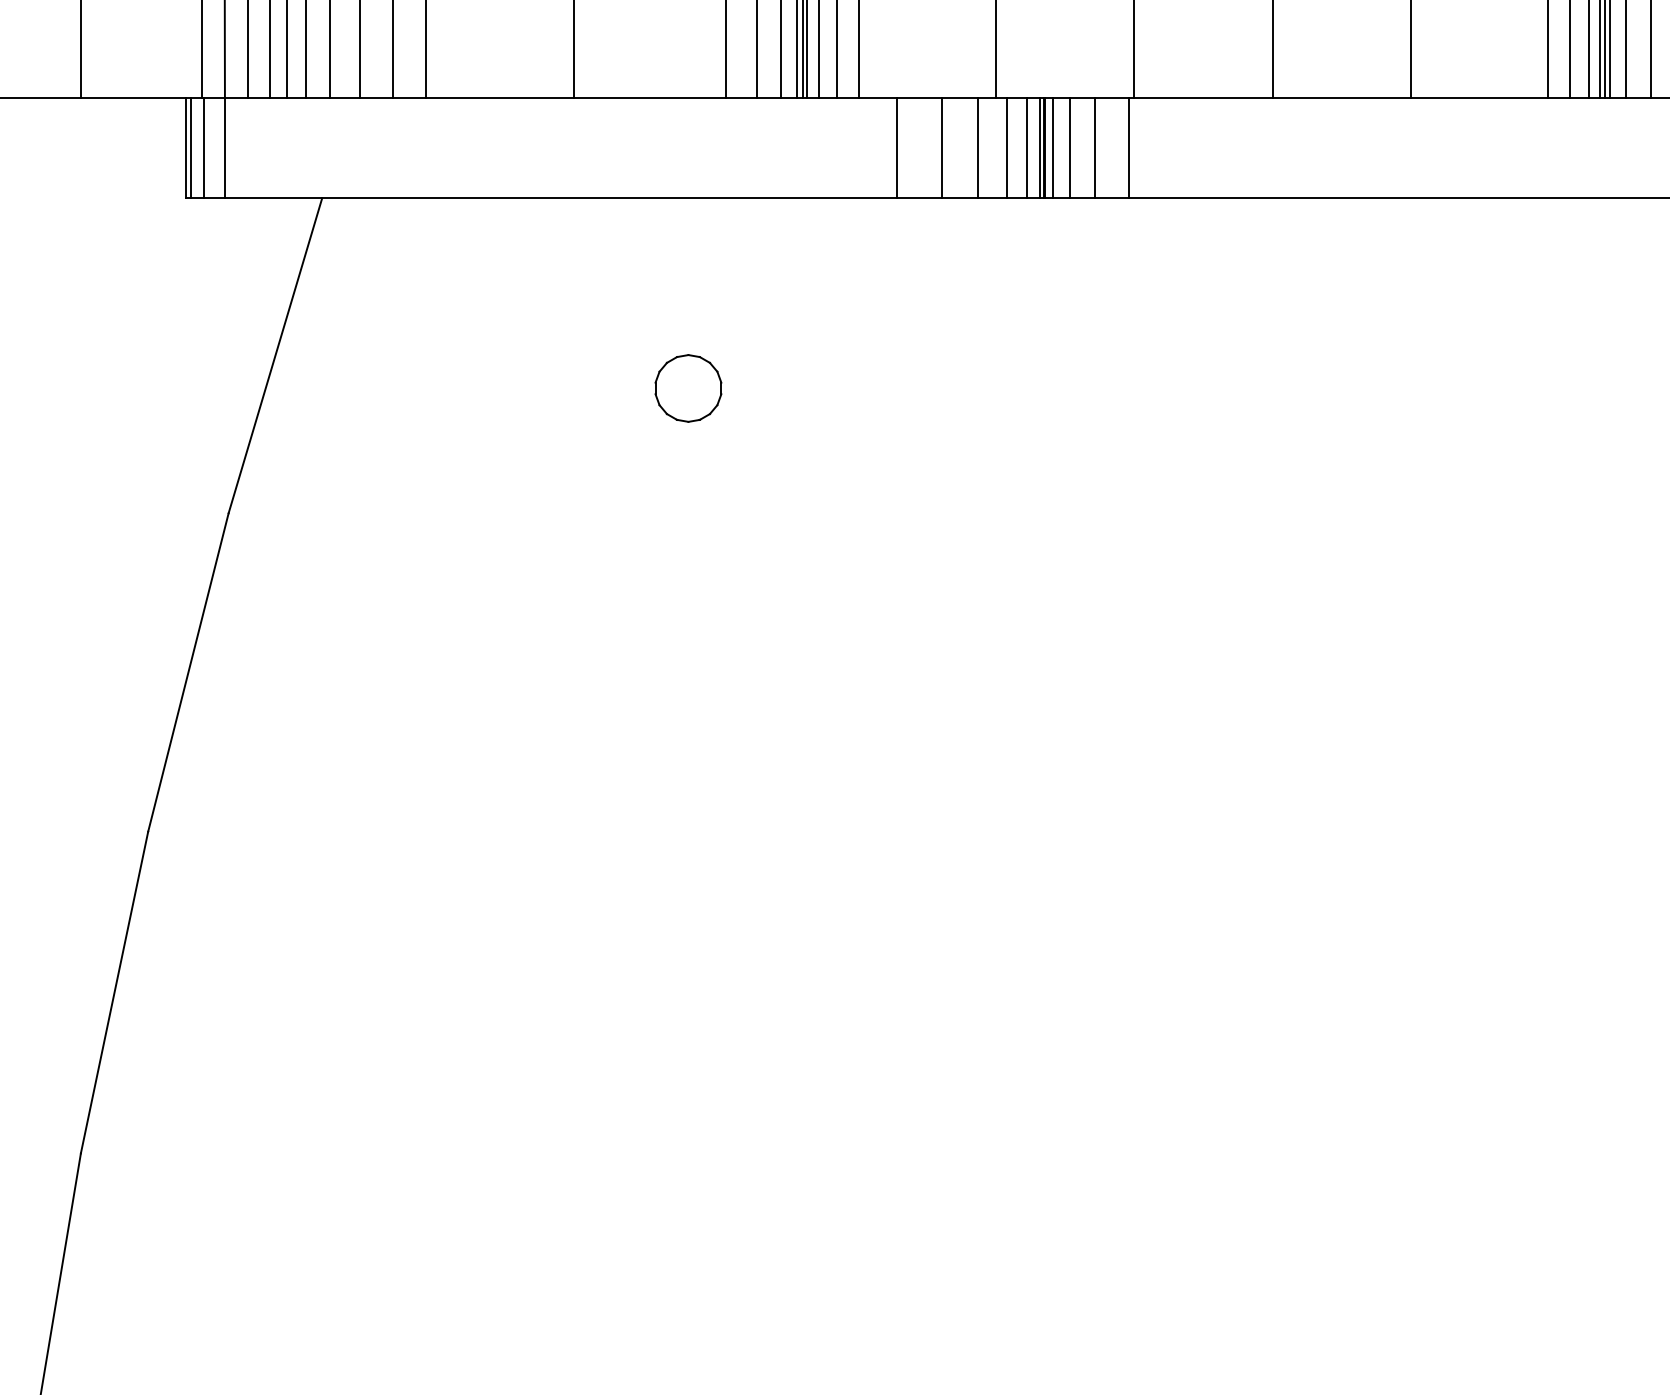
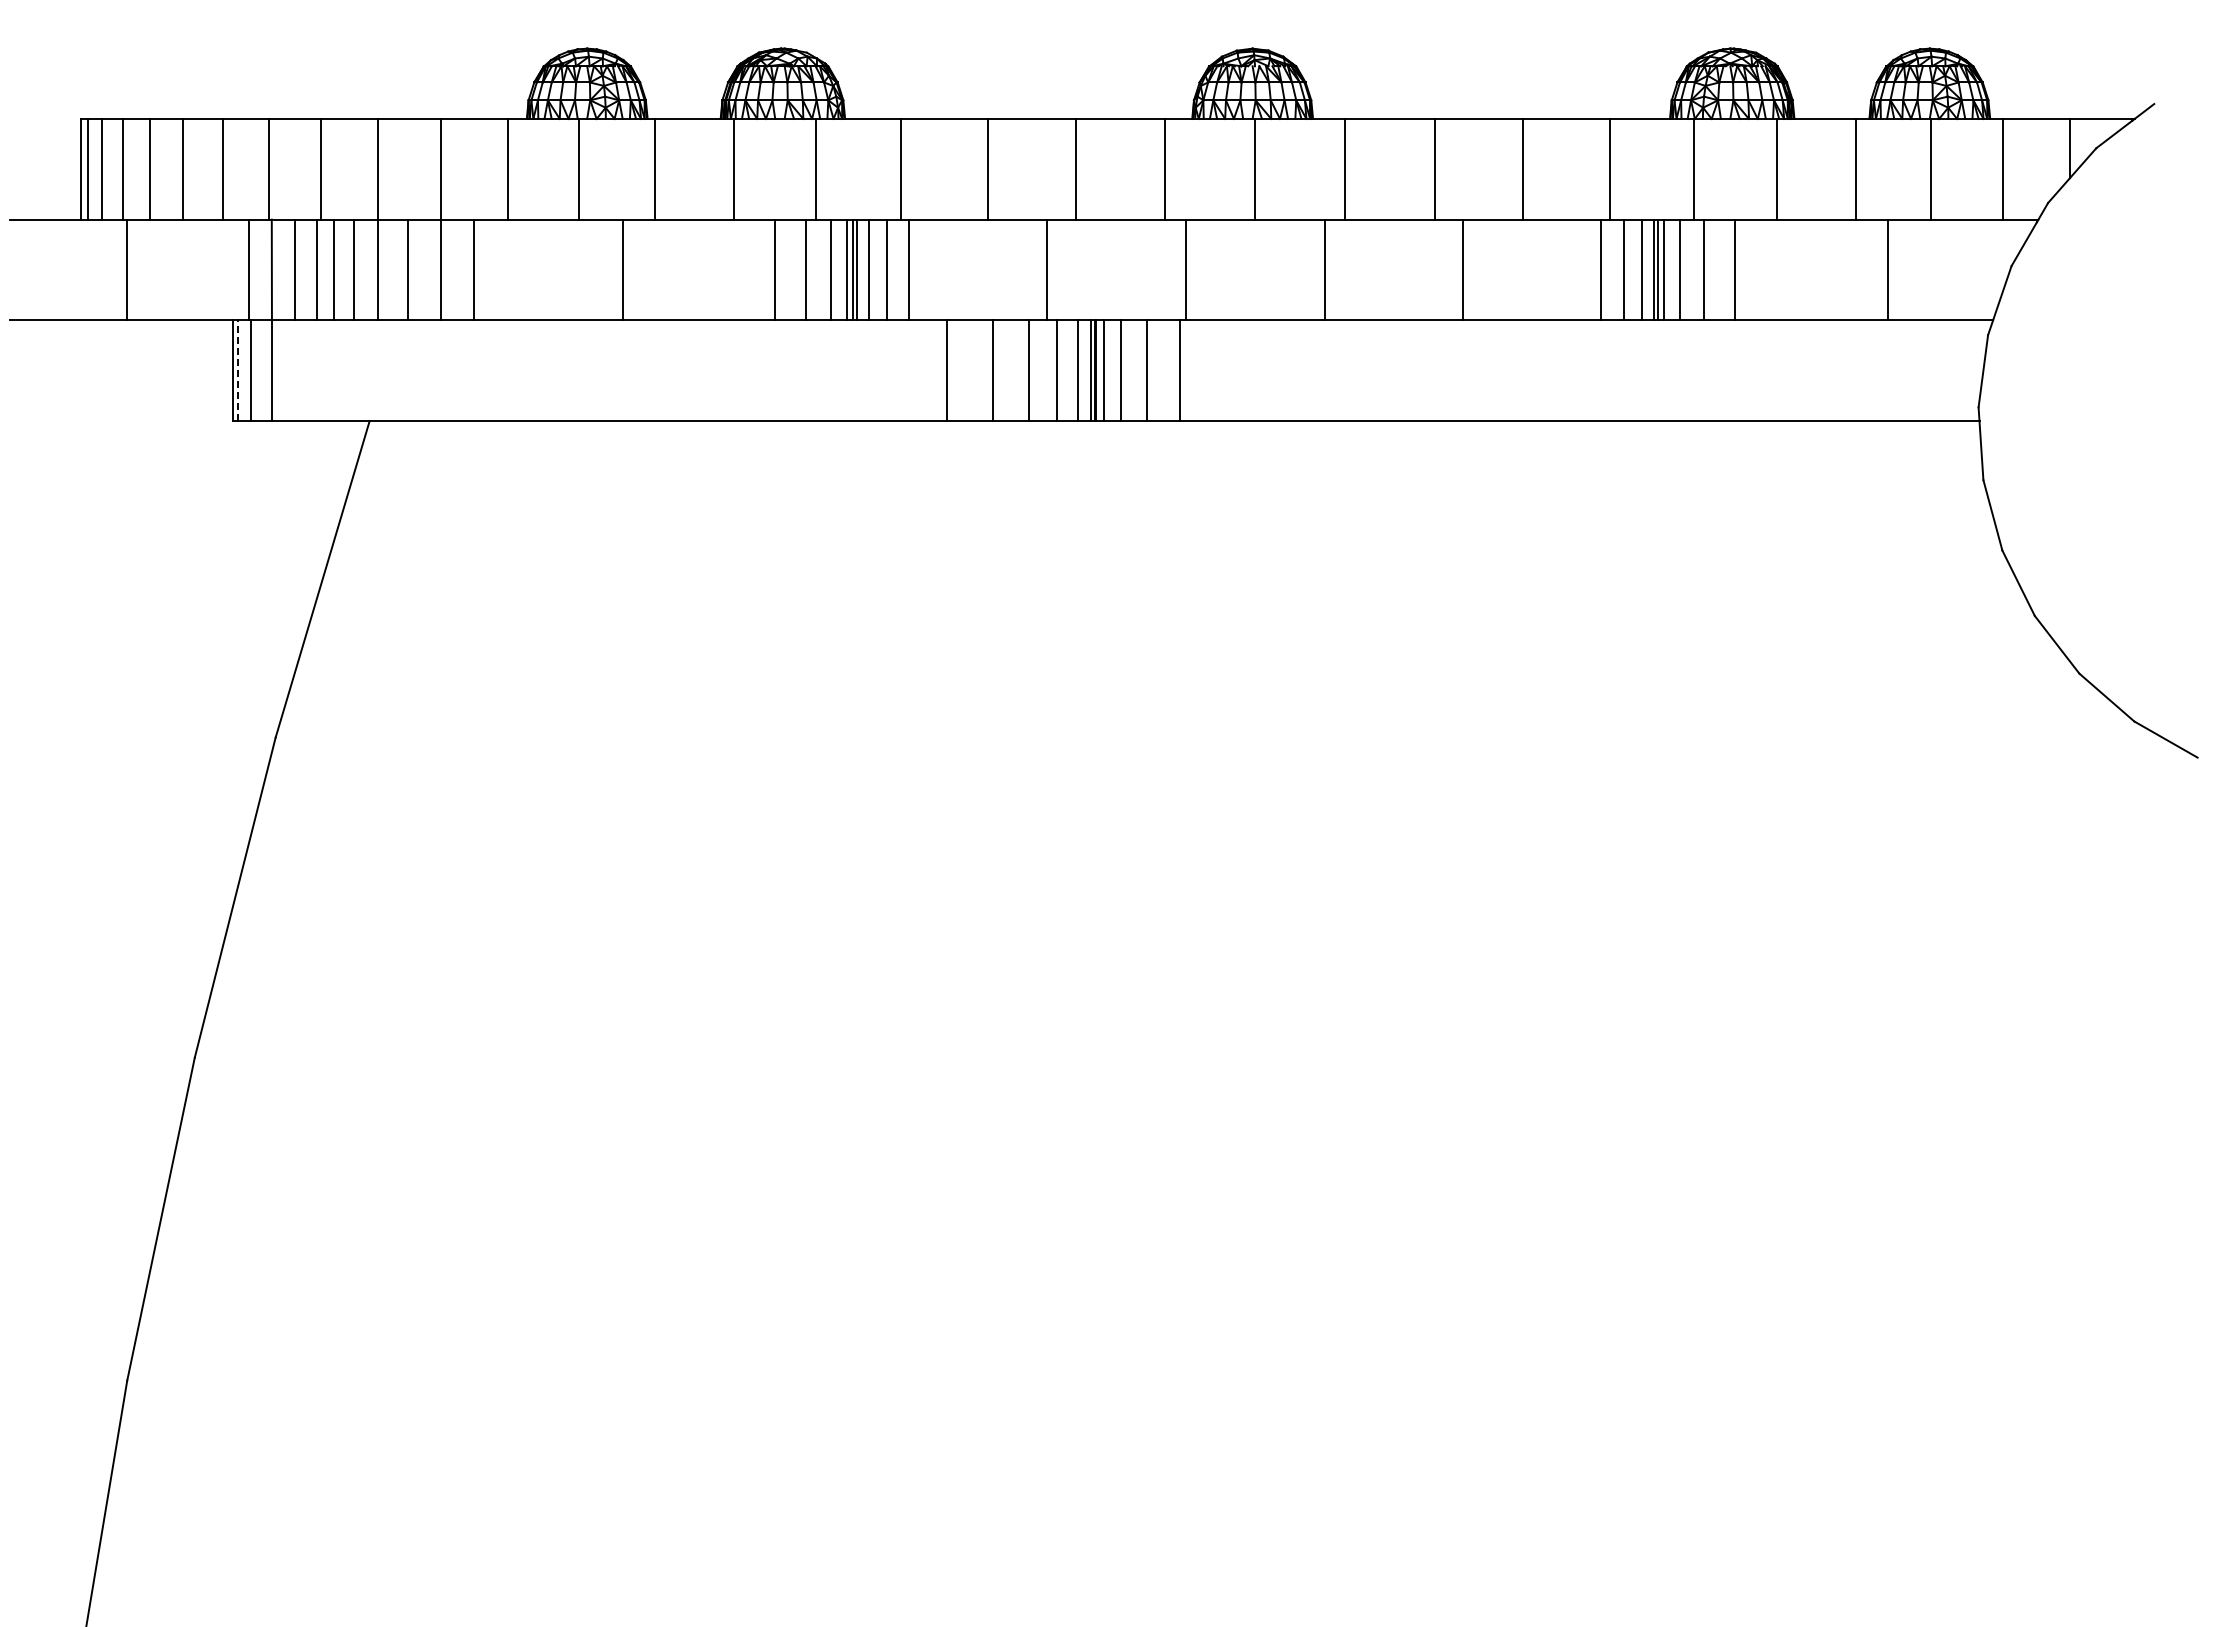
line: (190, 147) -> (237, 370), solid -> dashed
part: (688, 387) -> (737, 611), removed

